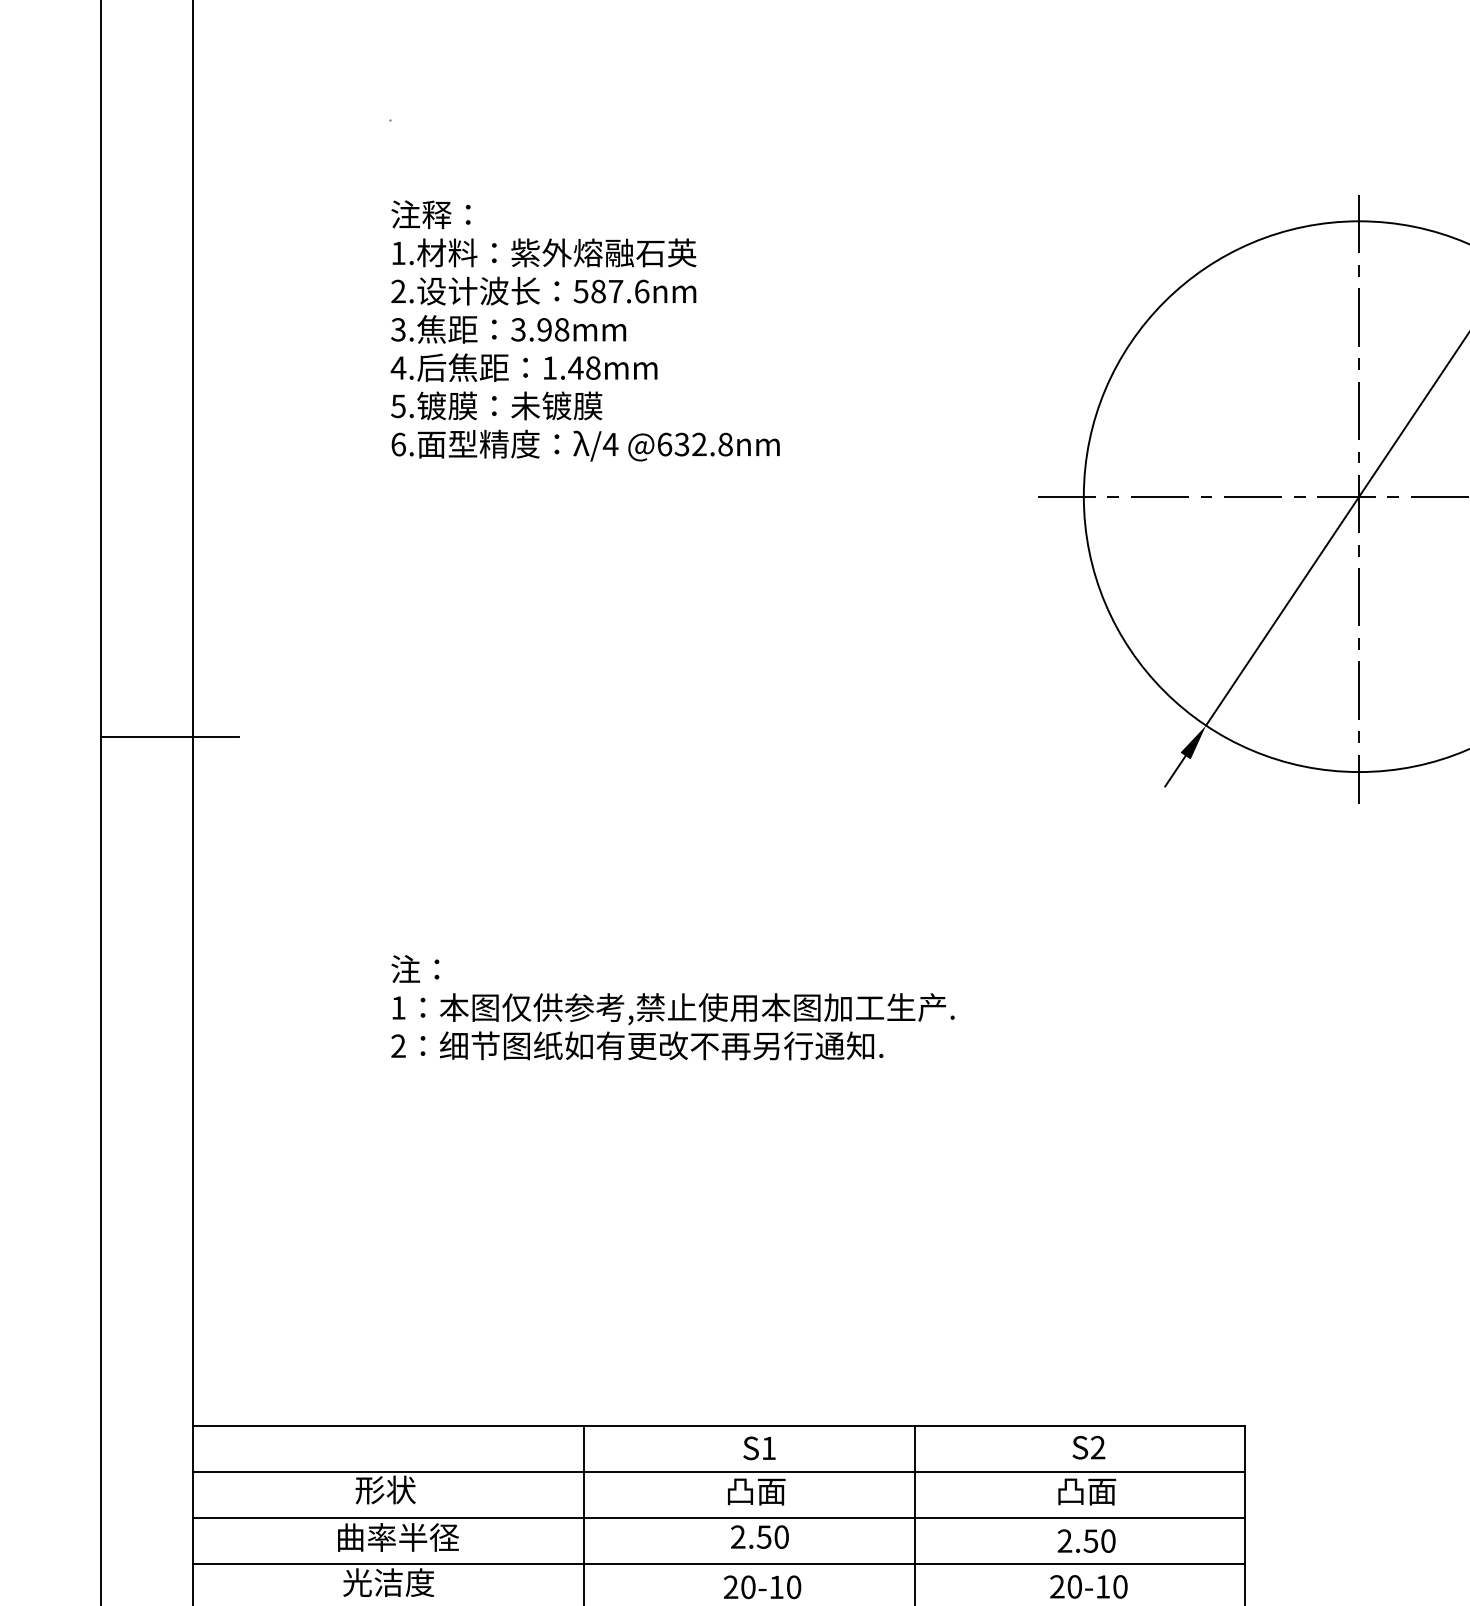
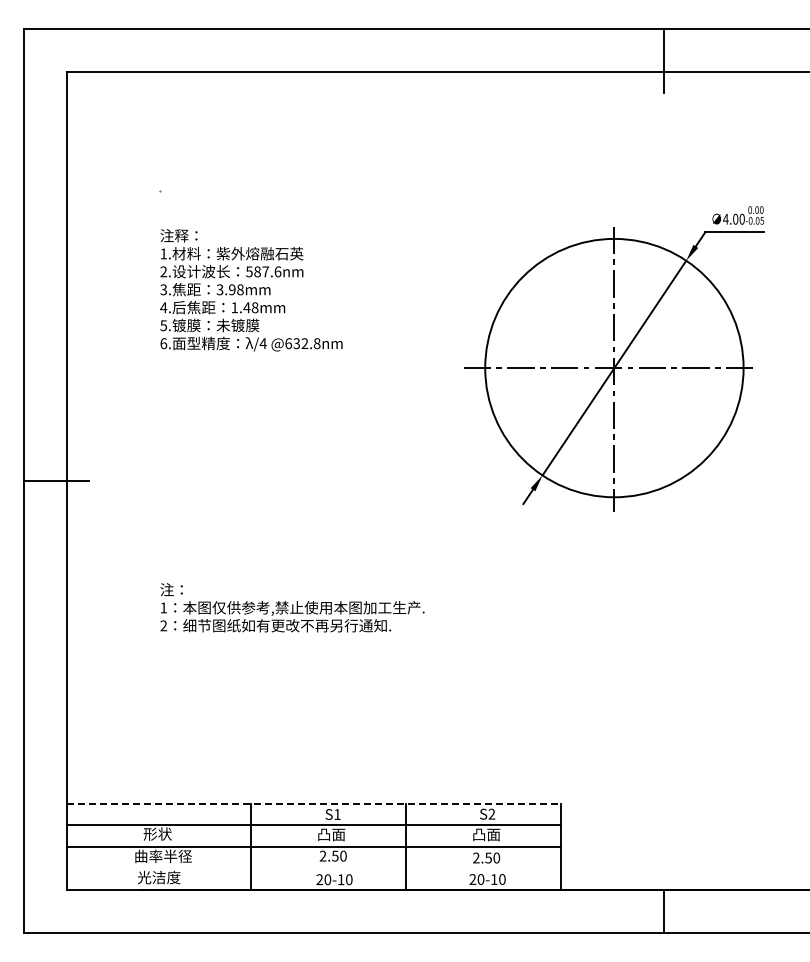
line: (719, 1424) -> (314, 803), solid -> dashed
line: (719, 1563) -> (314, 868), removed

